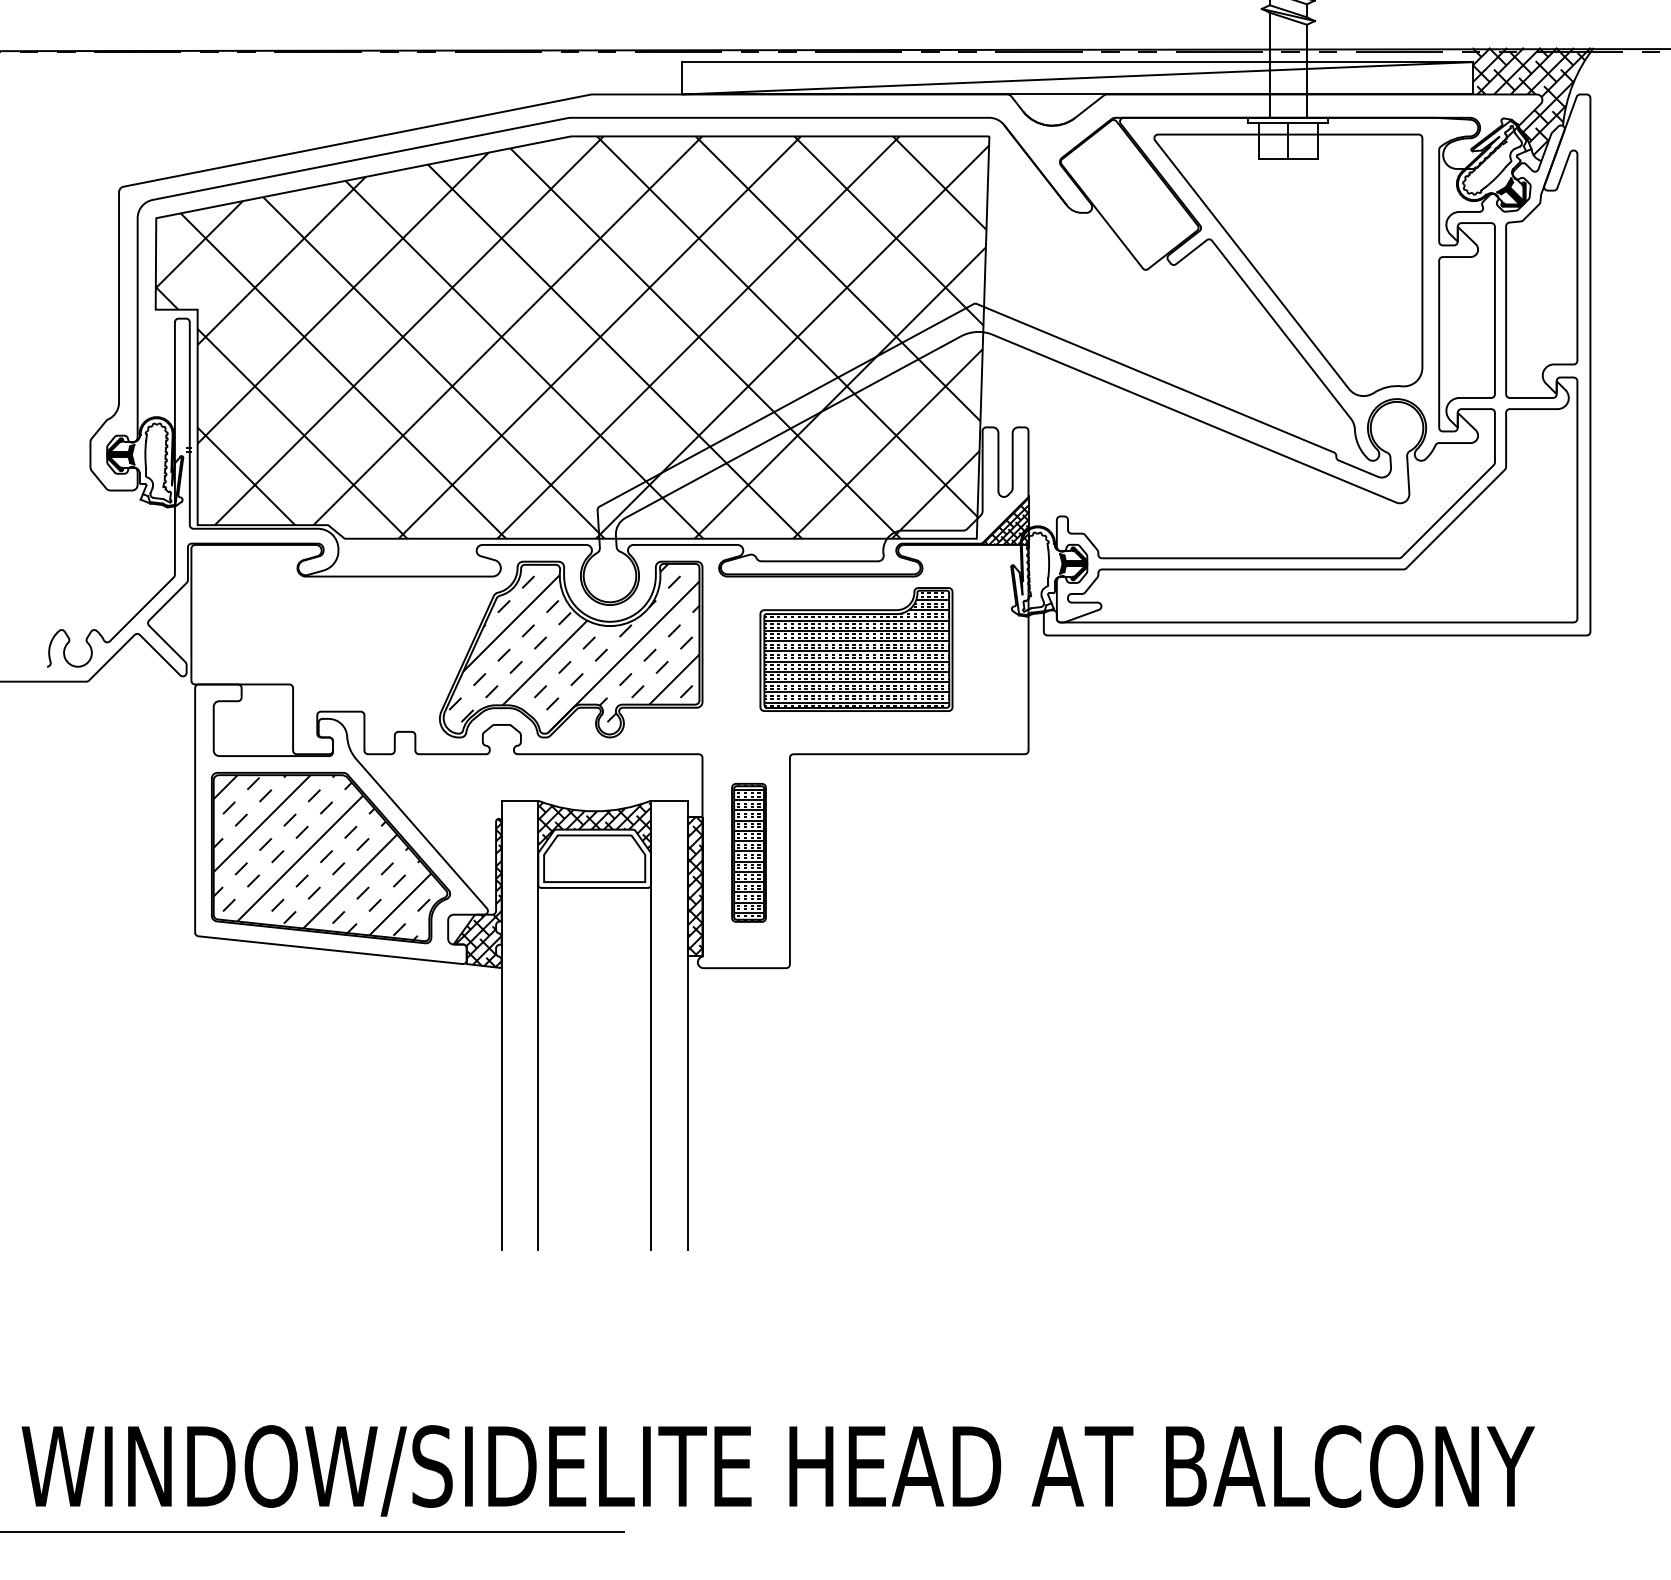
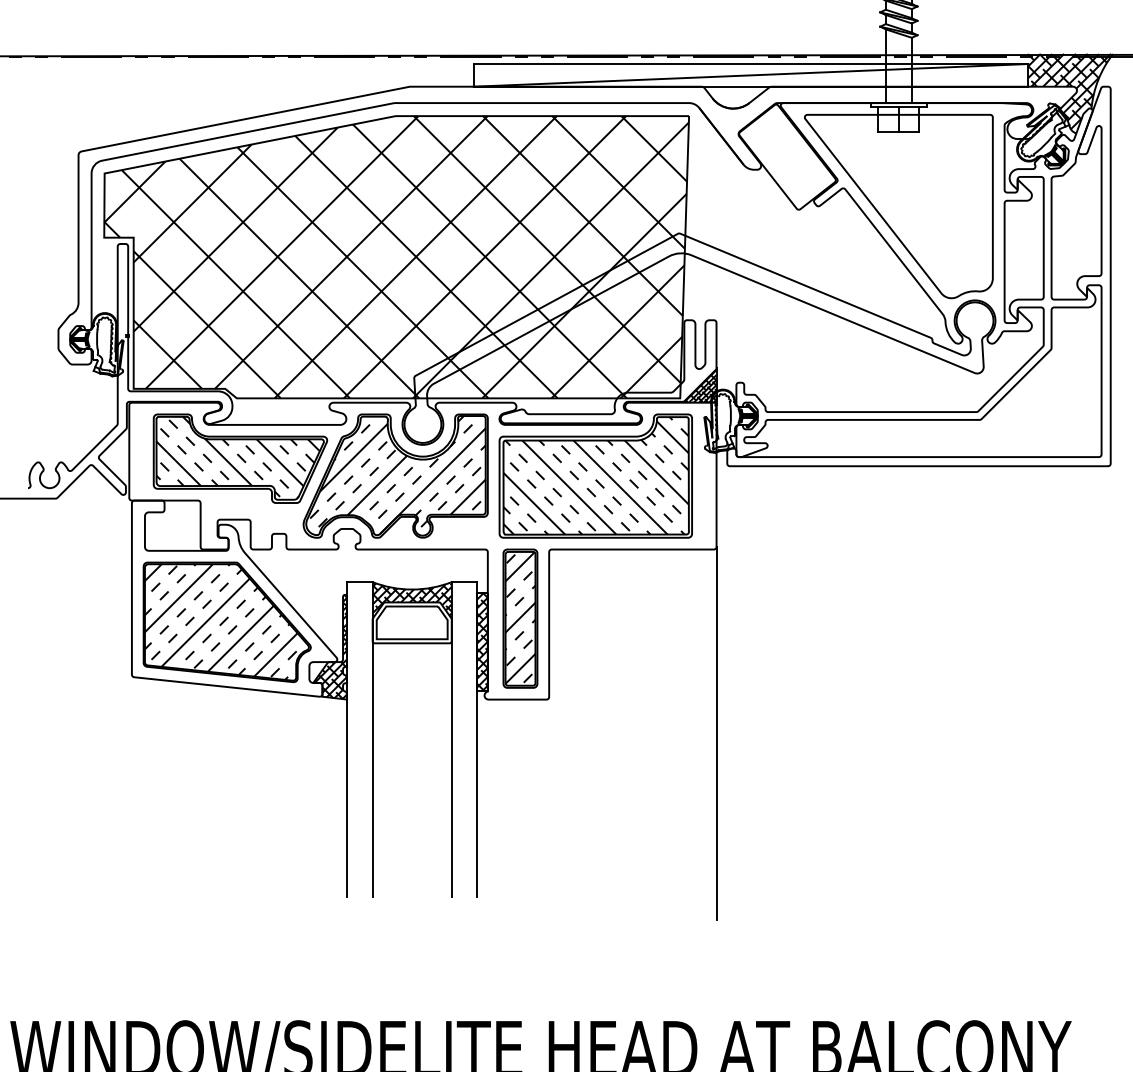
part: (349, 624) -> (240, 458), added
part: (856, 649) -> (595, 476), size x1.43
part: (748, 852) -> (520, 618), size x1.43
line: (1028, 1016) -> (716, 733), added

